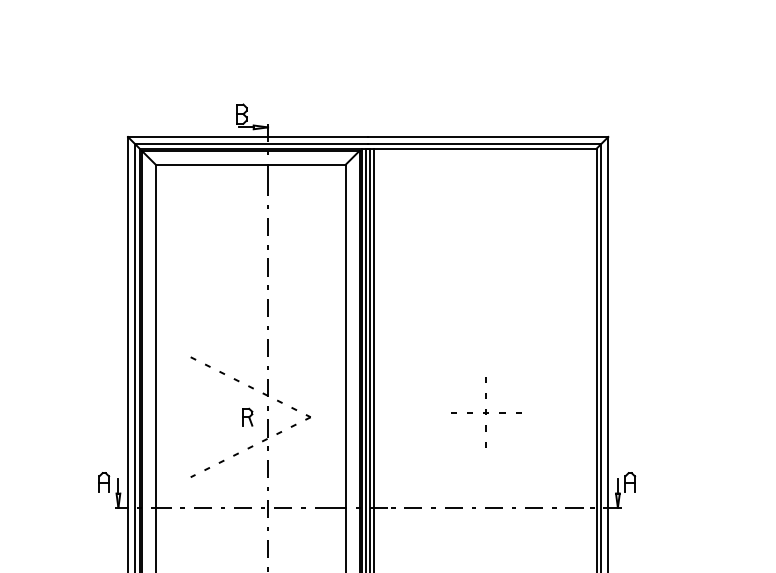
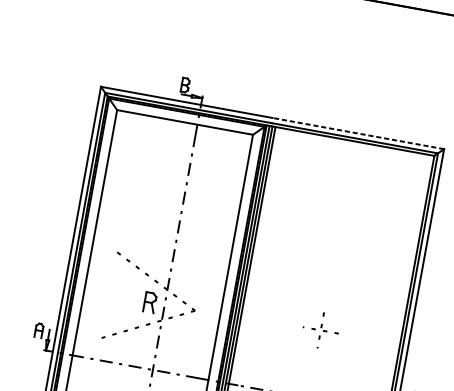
line: (487, 137) -> (357, 133), solid -> dashed
part: (486, 412) -> (321, 330), size x0.7
part: (247, 416) -> (150, 301), size x1.6

